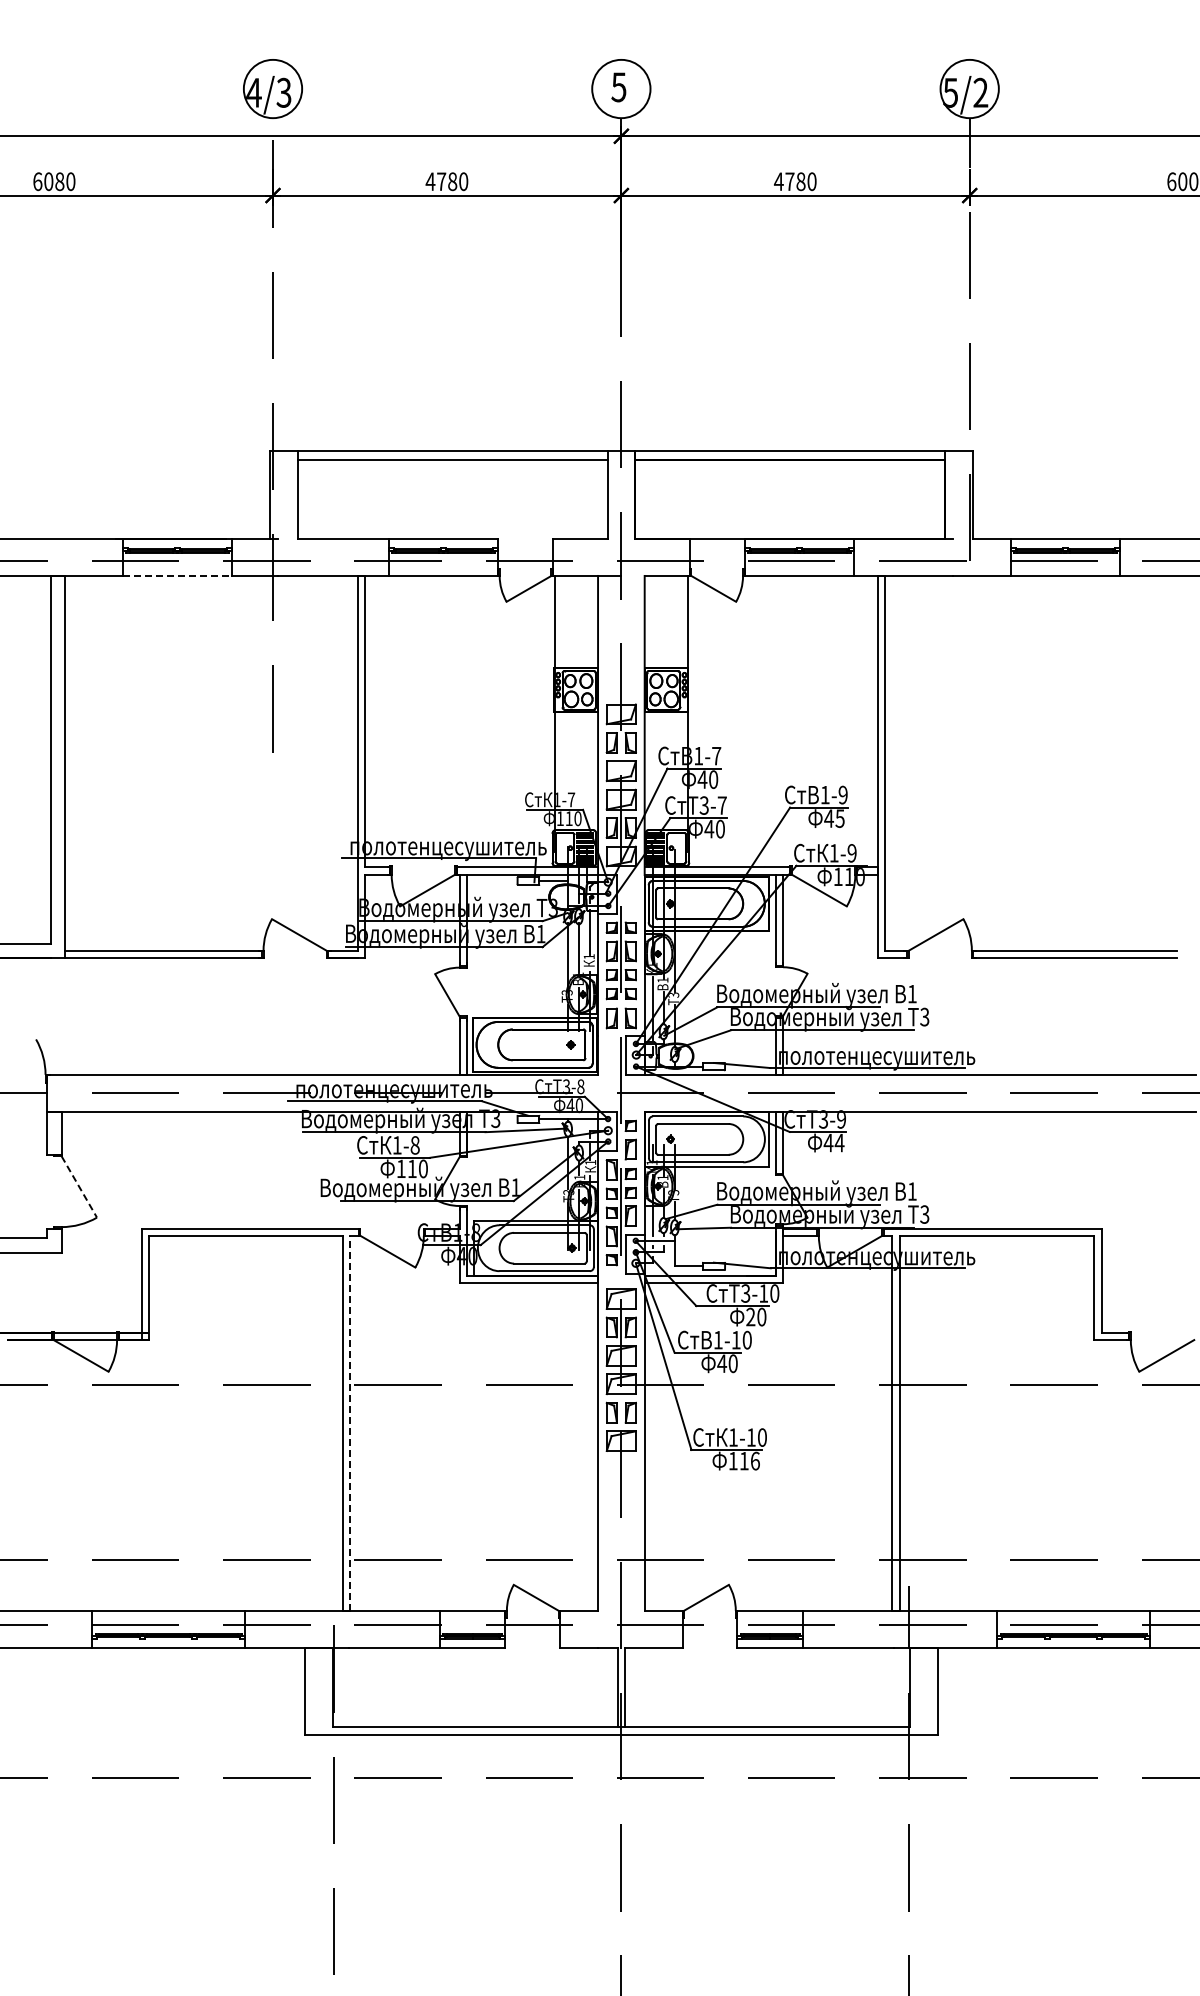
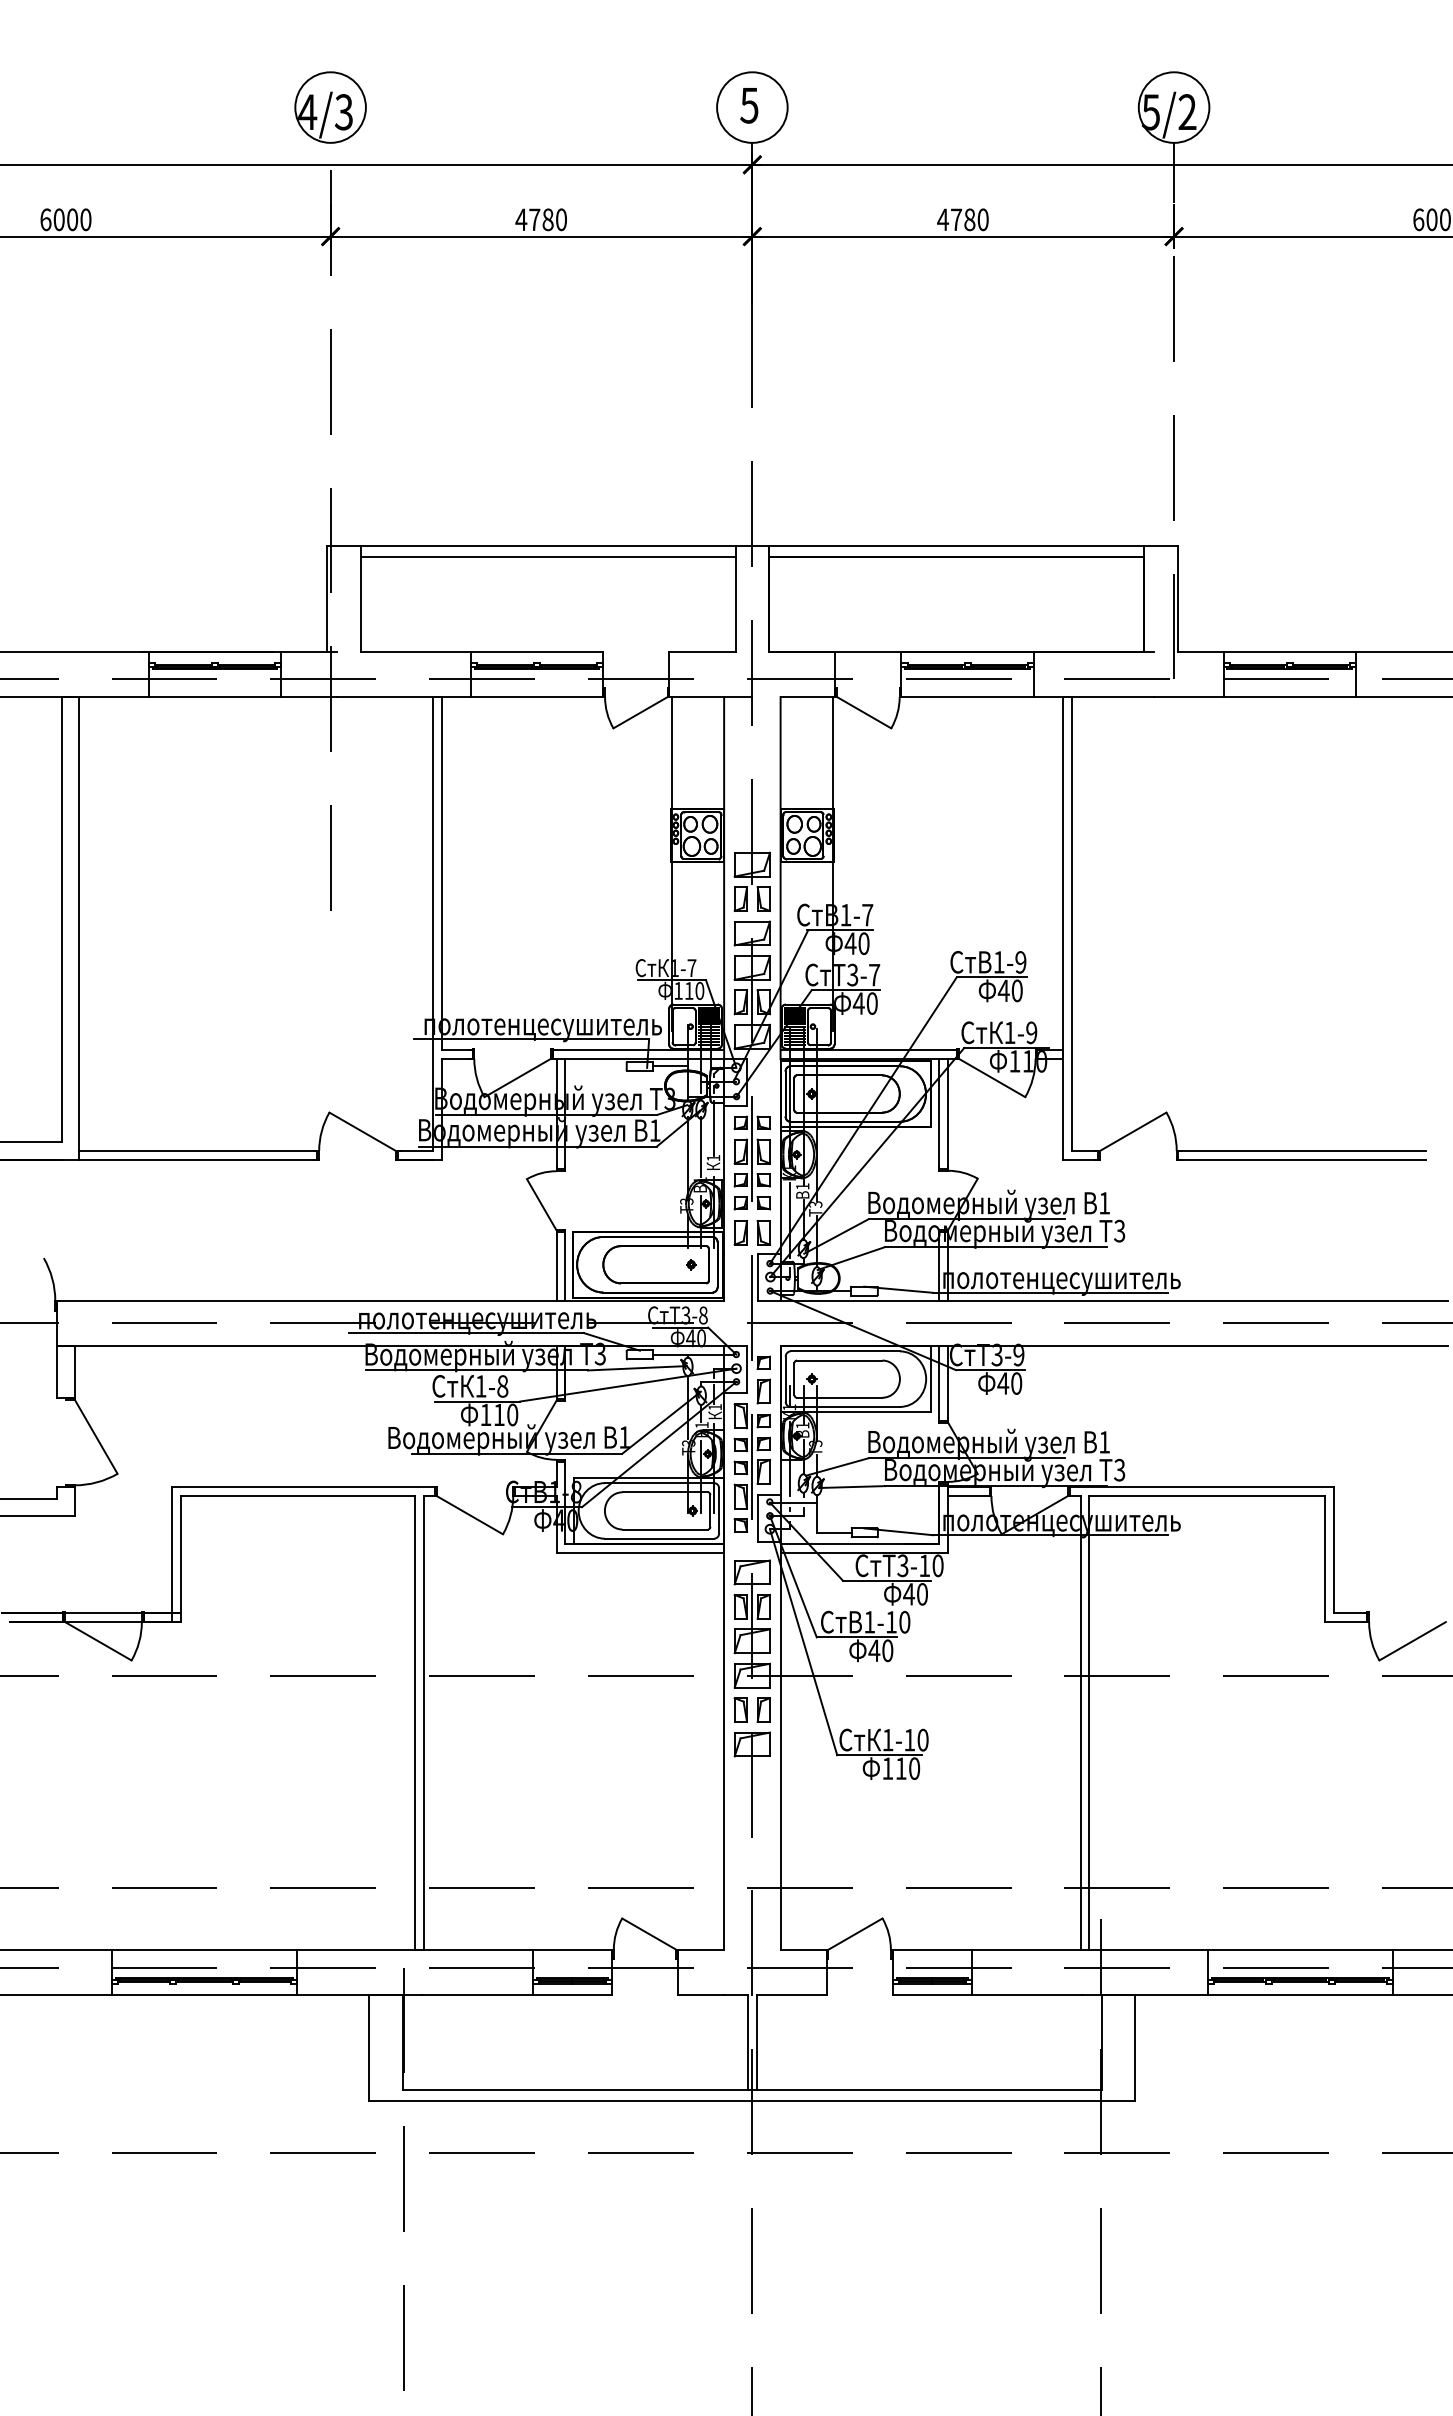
text: (59, 181) -> (72, 219), 6080 -> 6000
line: (177, 575) -> (215, 696), dashed -> solid
text: (839, 818) -> (1016, 990), 45 -> 40
text: (839, 1142) -> (1016, 1382), 44 -> 40
line: (79, 1187) -> (96, 1437), dashed -> solid
text: (750, 1316) -> (908, 1593), 20 -> 40
line: (350, 1422) -> (424, 1721), dashed -> solid
text: (755, 1460) -> (914, 1767), 116 -> 110

